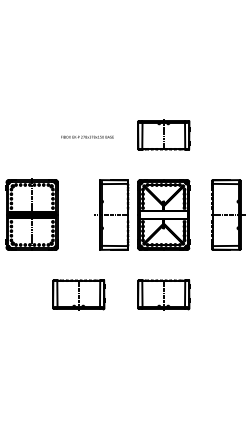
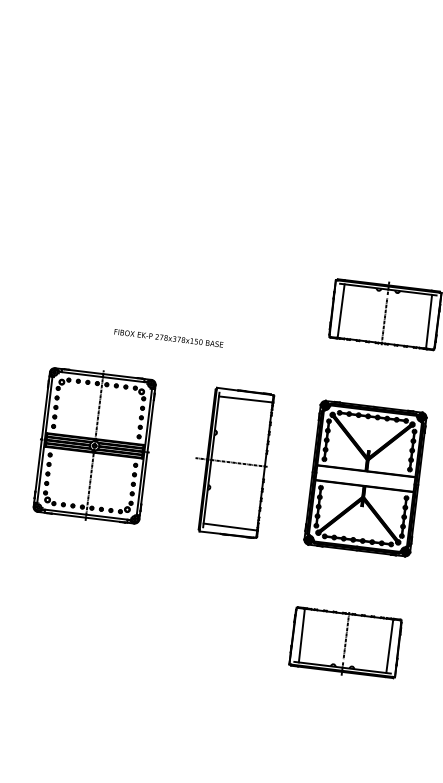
text: (87, 136) -> (168, 336), moved
part: (111, 214) -> (231, 461), moved
part: (78, 294) -> (170, 621), removed

